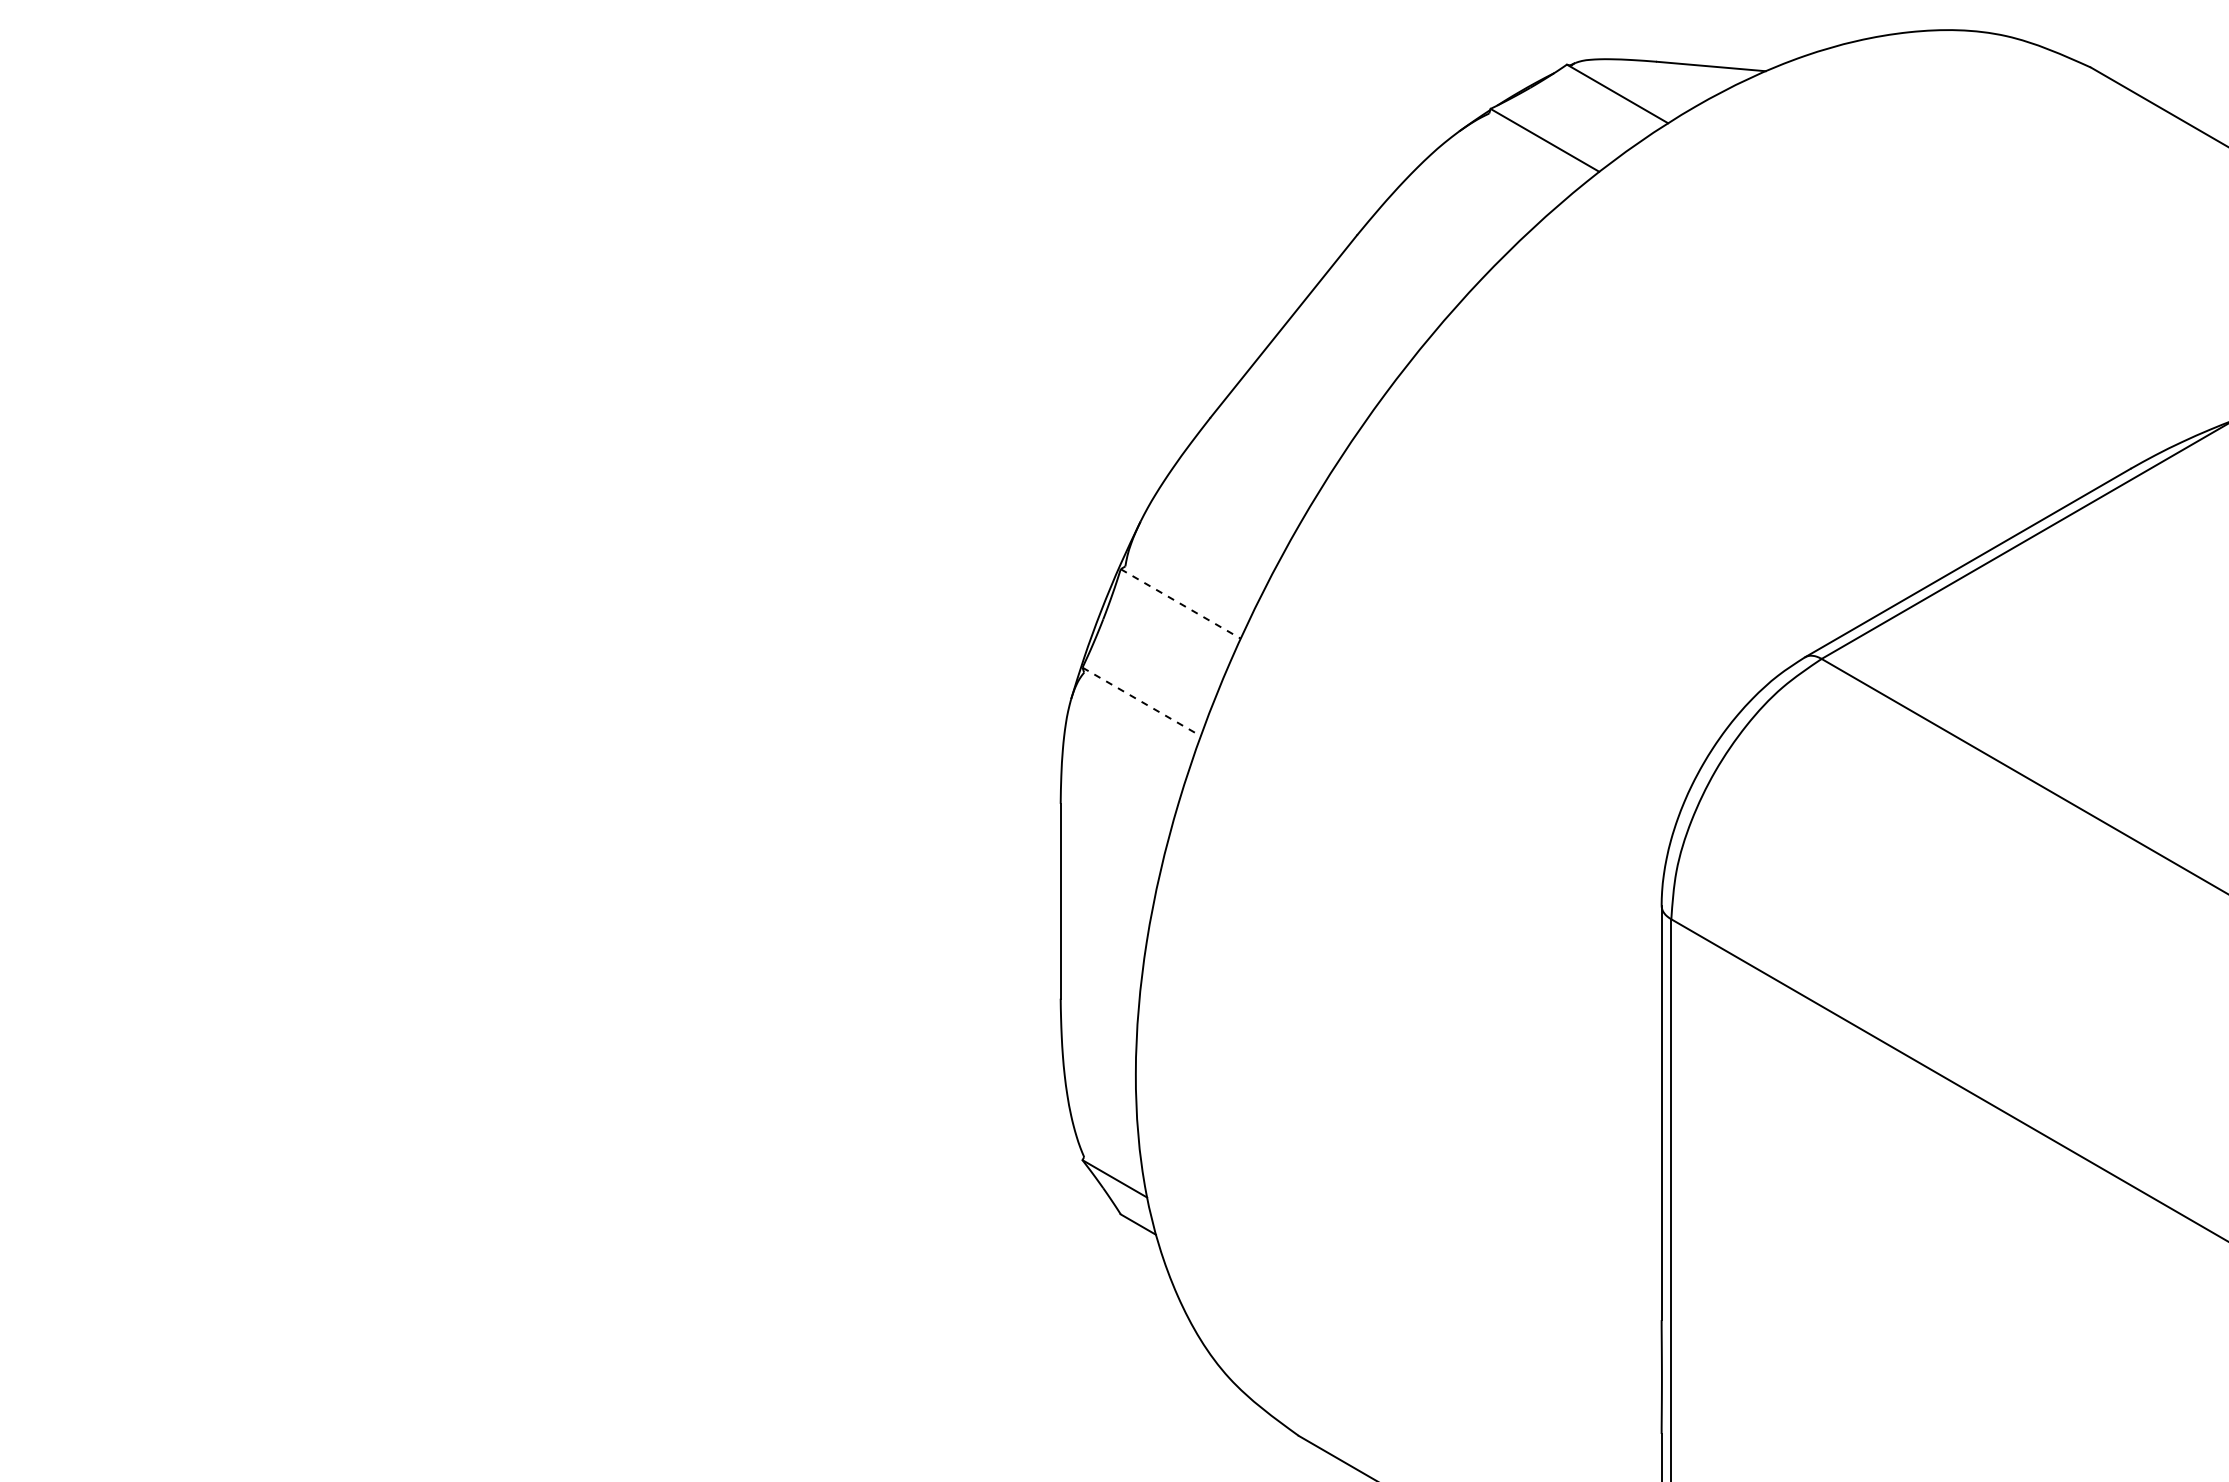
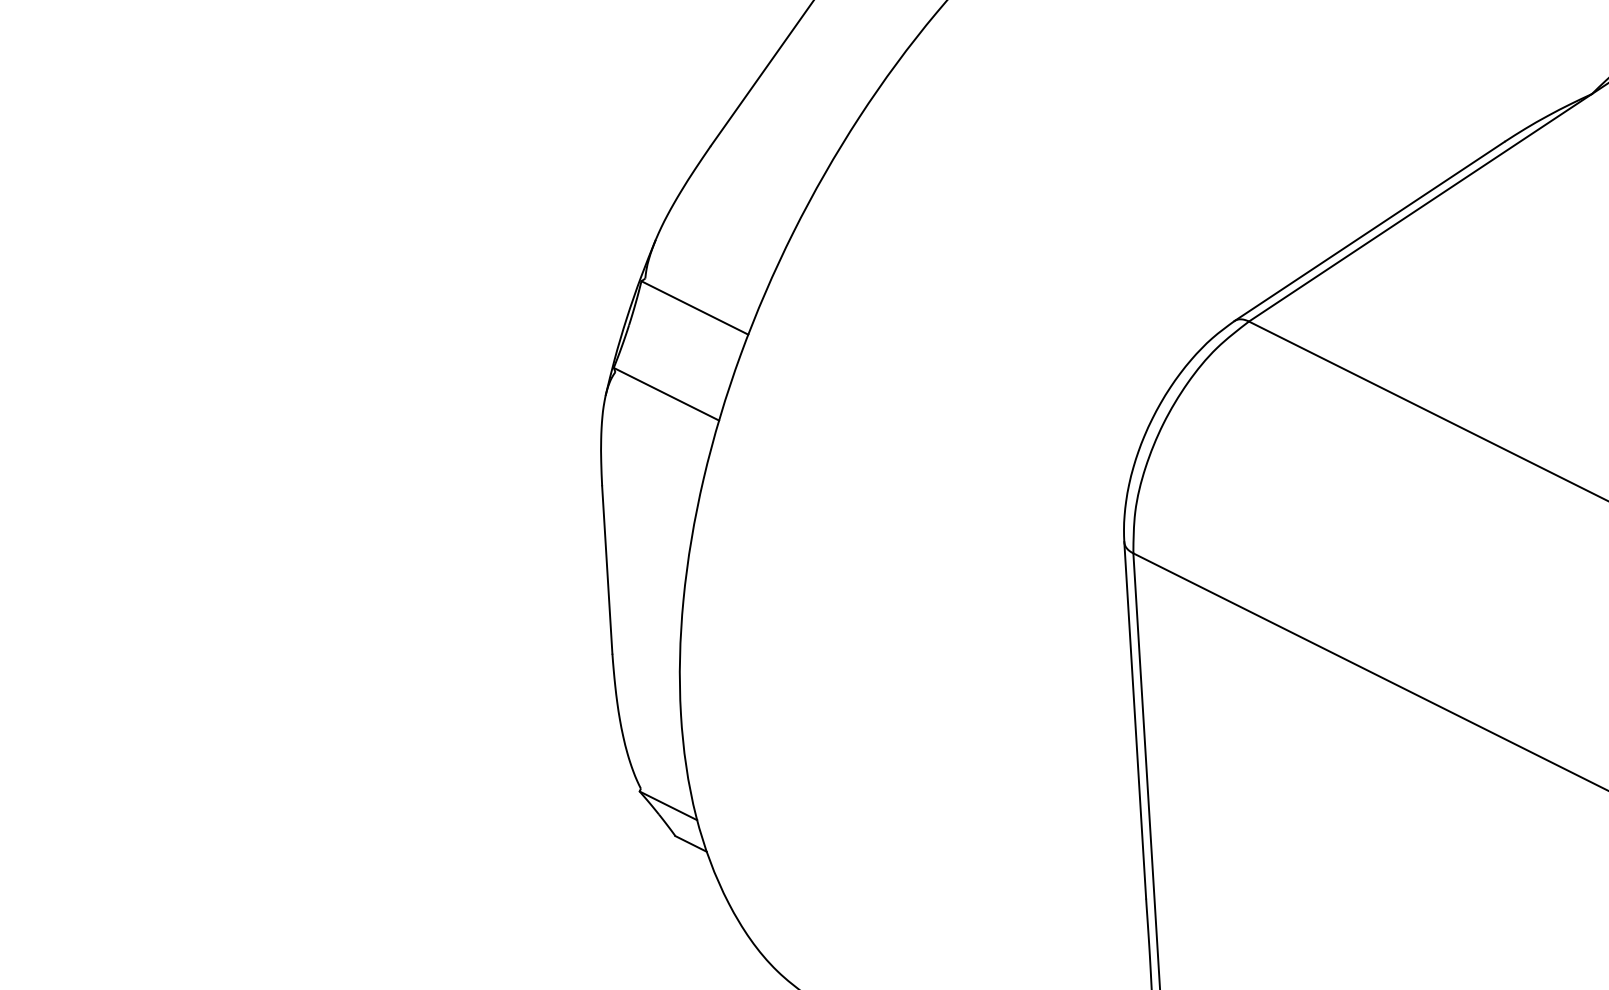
line: (1181, 604) -> (695, 308), dashed -> solid
line: (1142, 702) -> (667, 394), dashed -> solid

